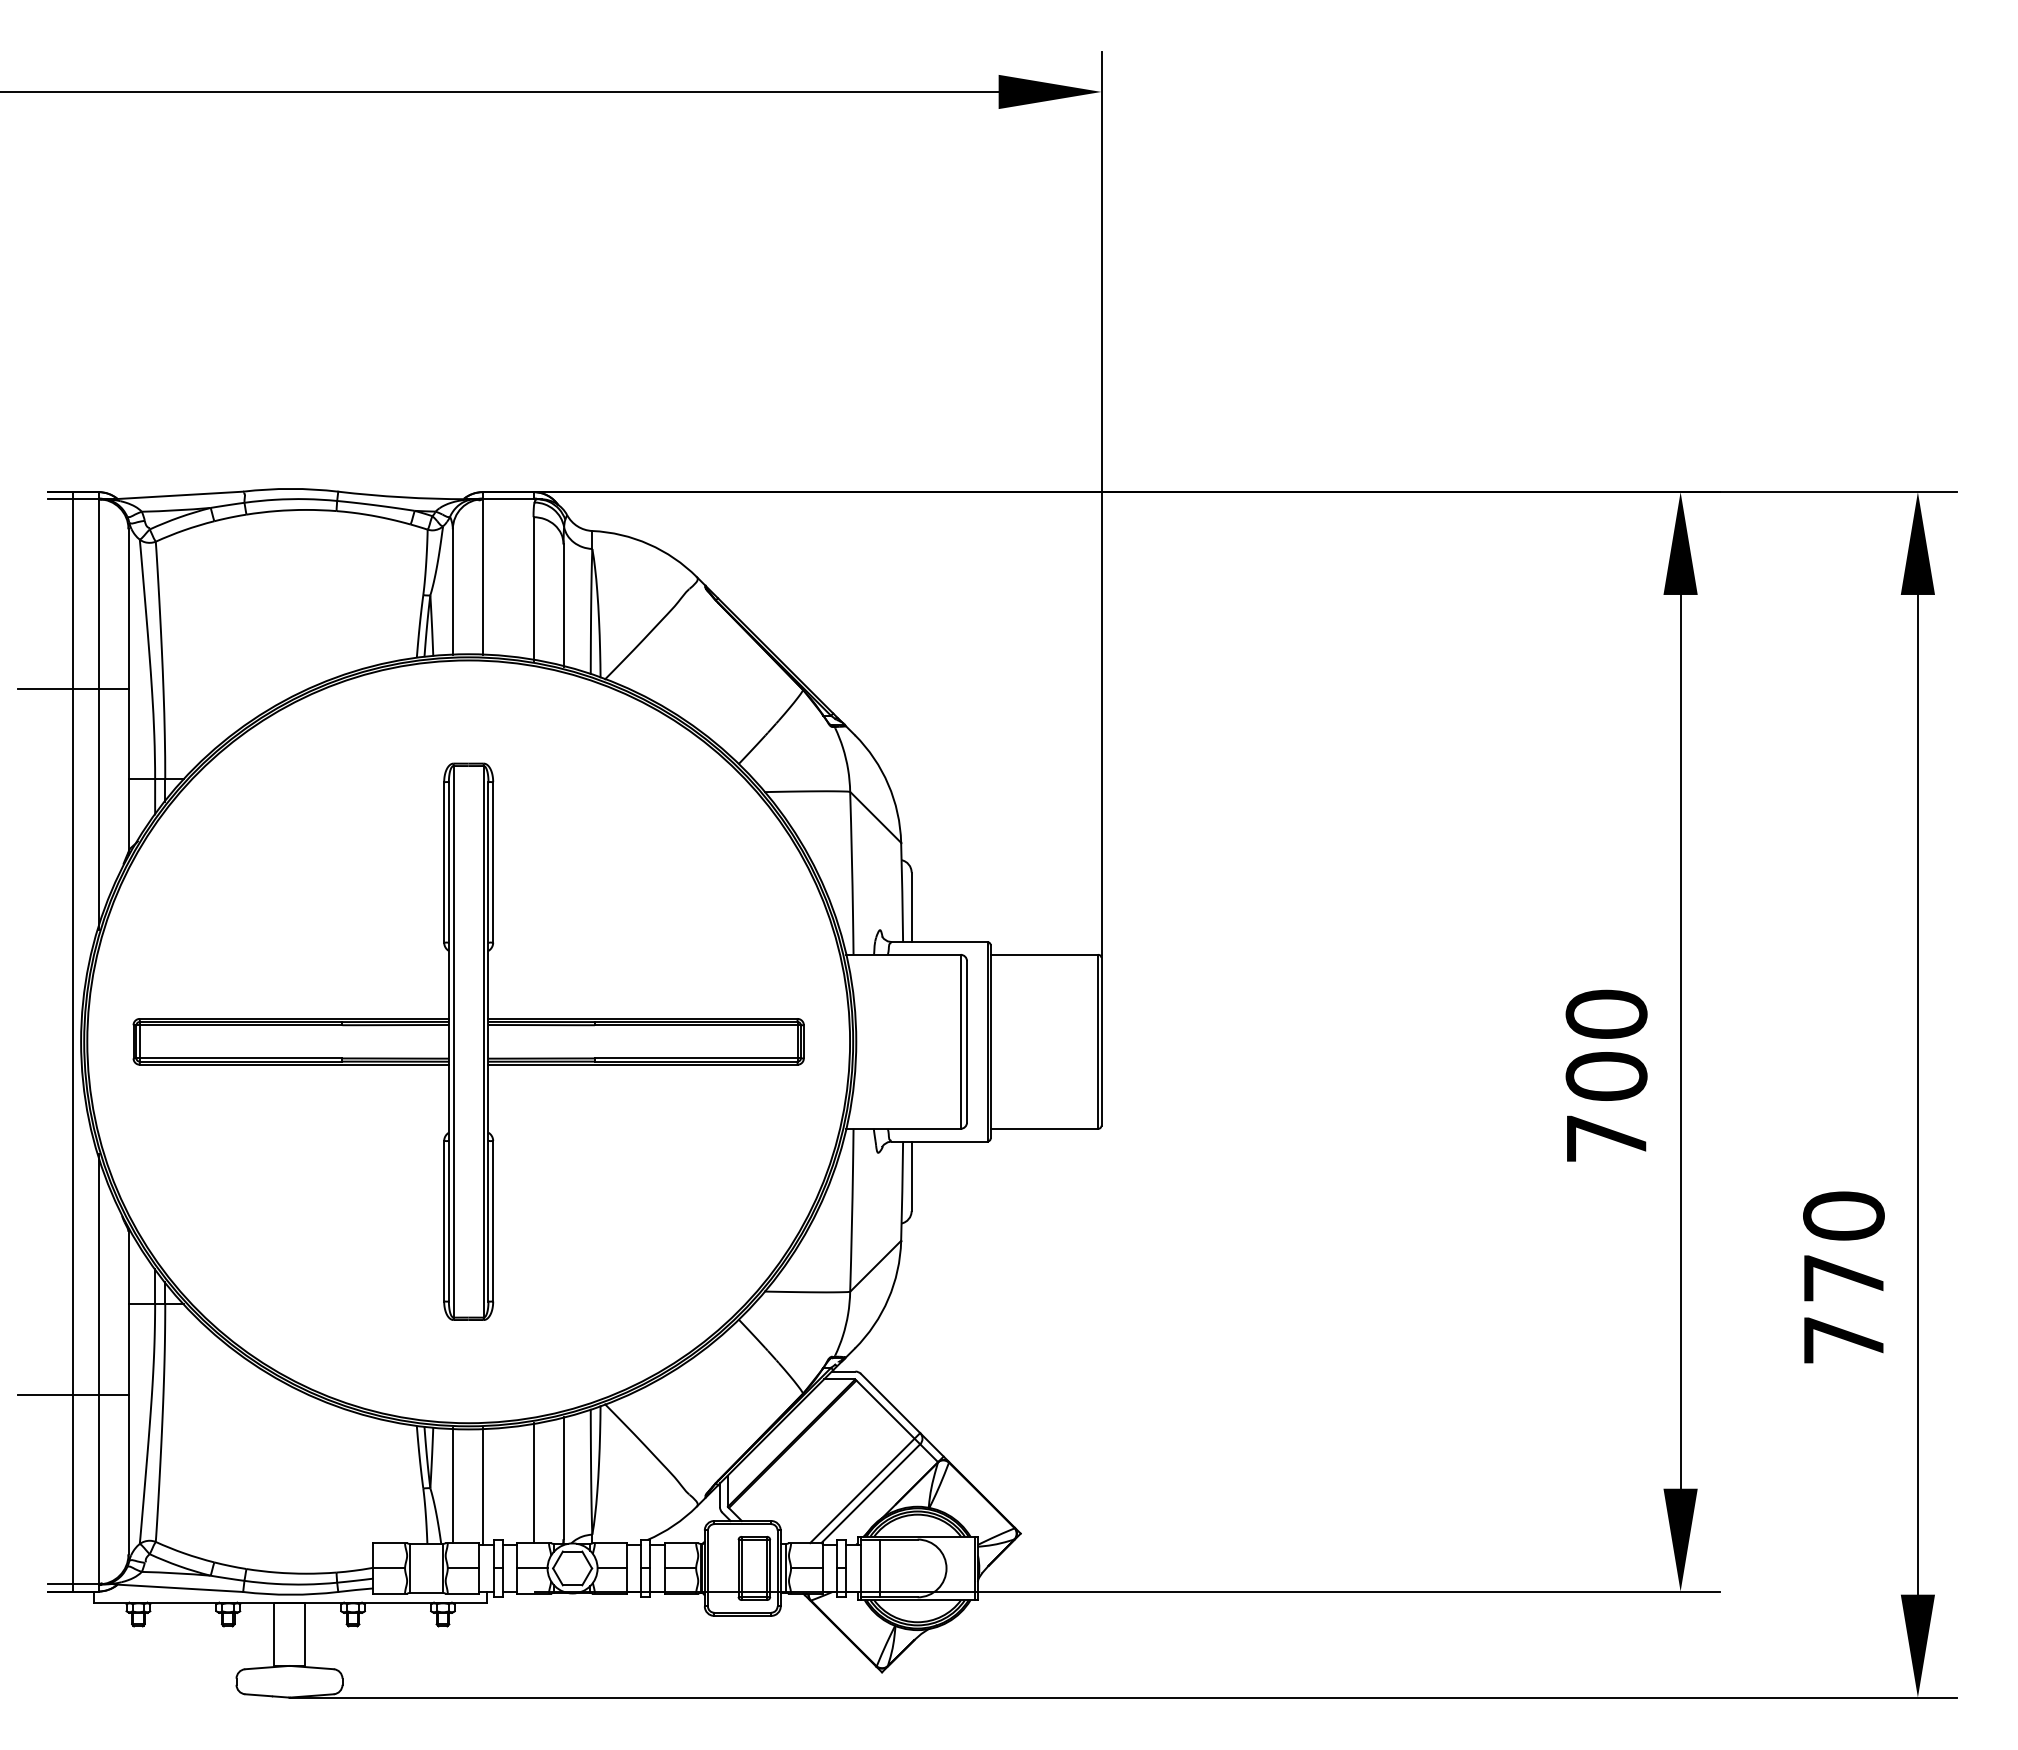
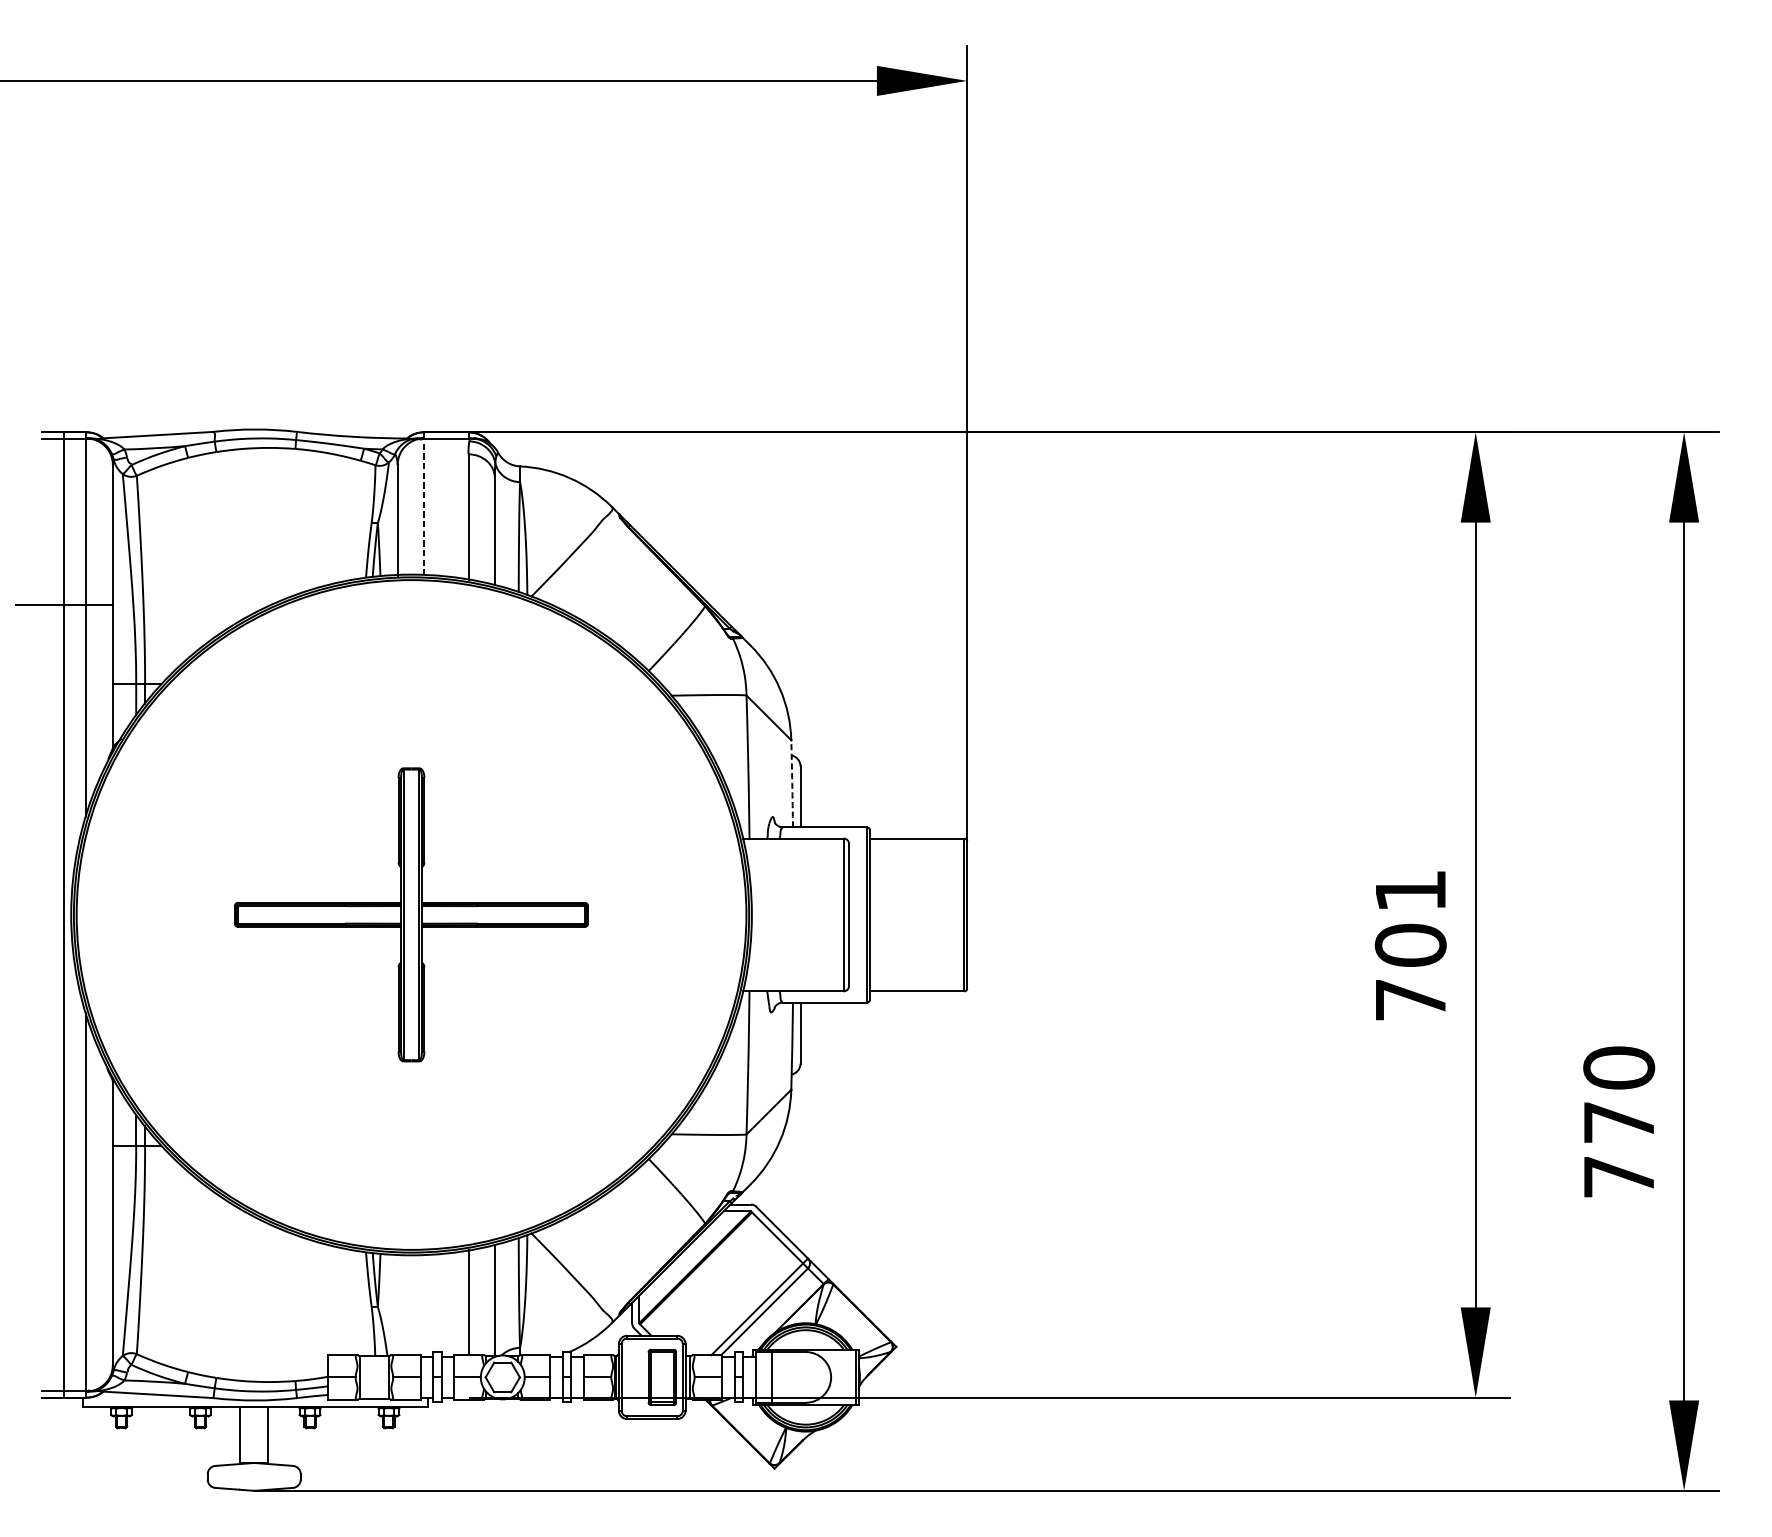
line: (482, 576) -> (423, 506), solid -> dashed
arc: (902, 891) -> (792, 782), solid -> dashed
text: (1606, 1013) -> (1410, 890), 700 -> 701
part: (468, 1041) -> (411, 914), size x0.6
line: (72, 1394) -> (63, 1224), removed
line: (452, 1485) -> (397, 1304), removed
line: (482, 1486) -> (423, 1305), removed

